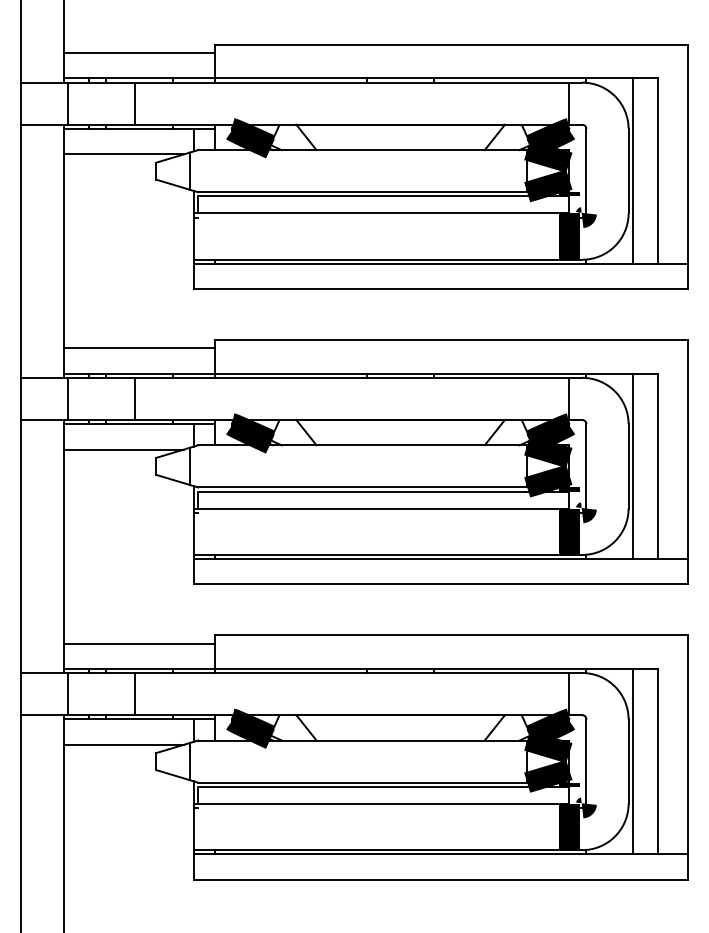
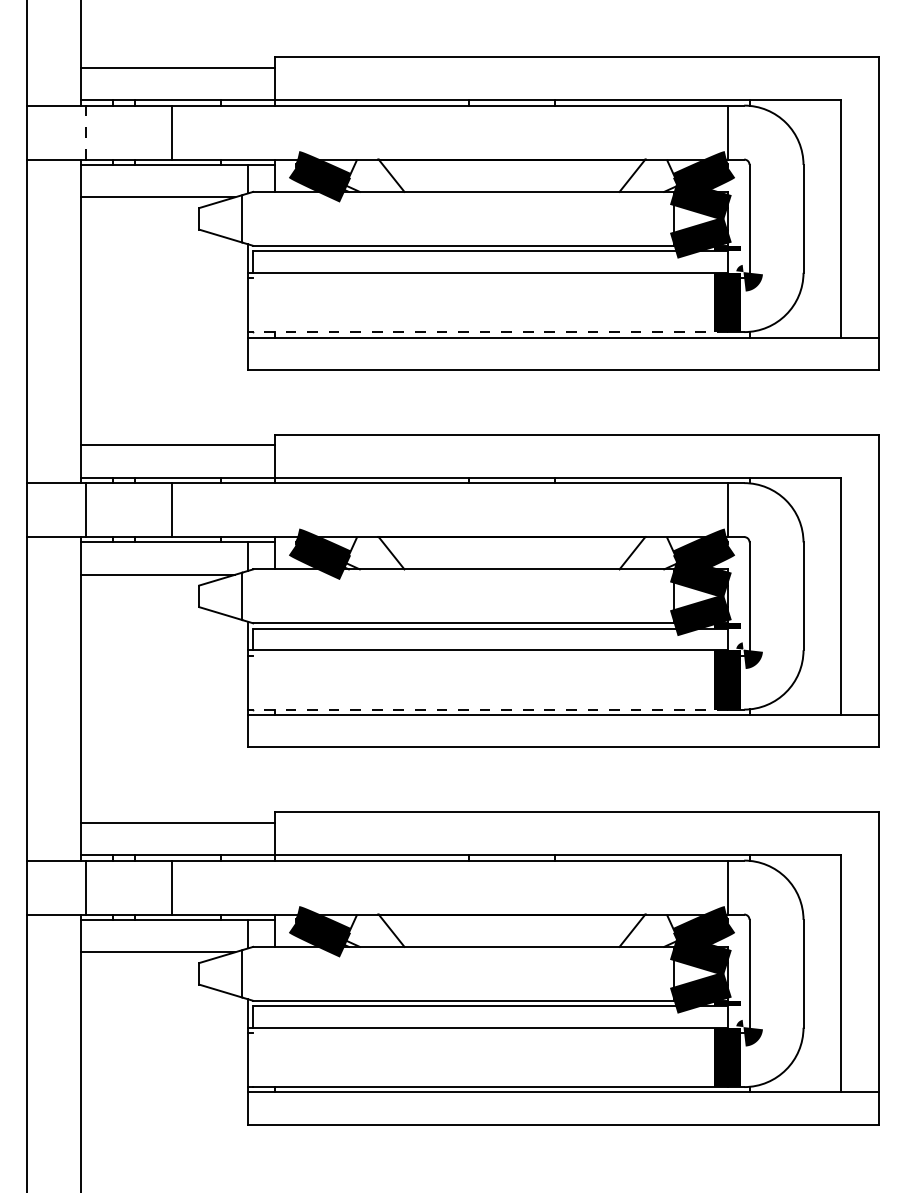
line: (67, 103) -> (86, 132), solid -> dashed
line: (632, 170) -> (808, 218), removed
line: (383, 260) -> (489, 332), solid -> dashed
line: (632, 466) -> (808, 596), removed
line: (383, 554) -> (489, 709), solid -> dashed
line: (632, 761) -> (808, 973), removed

